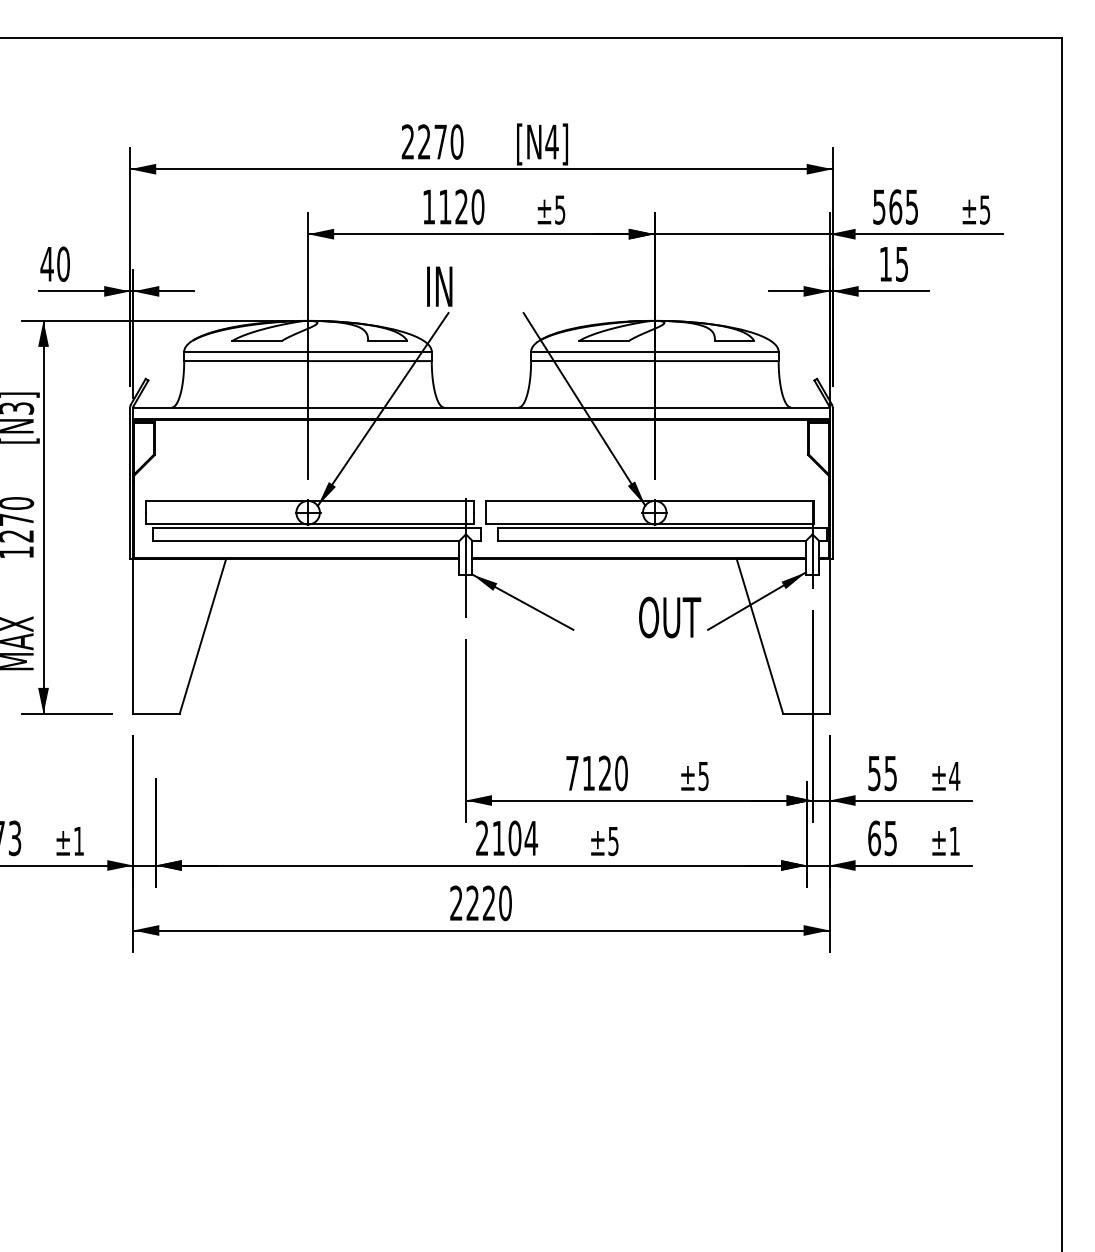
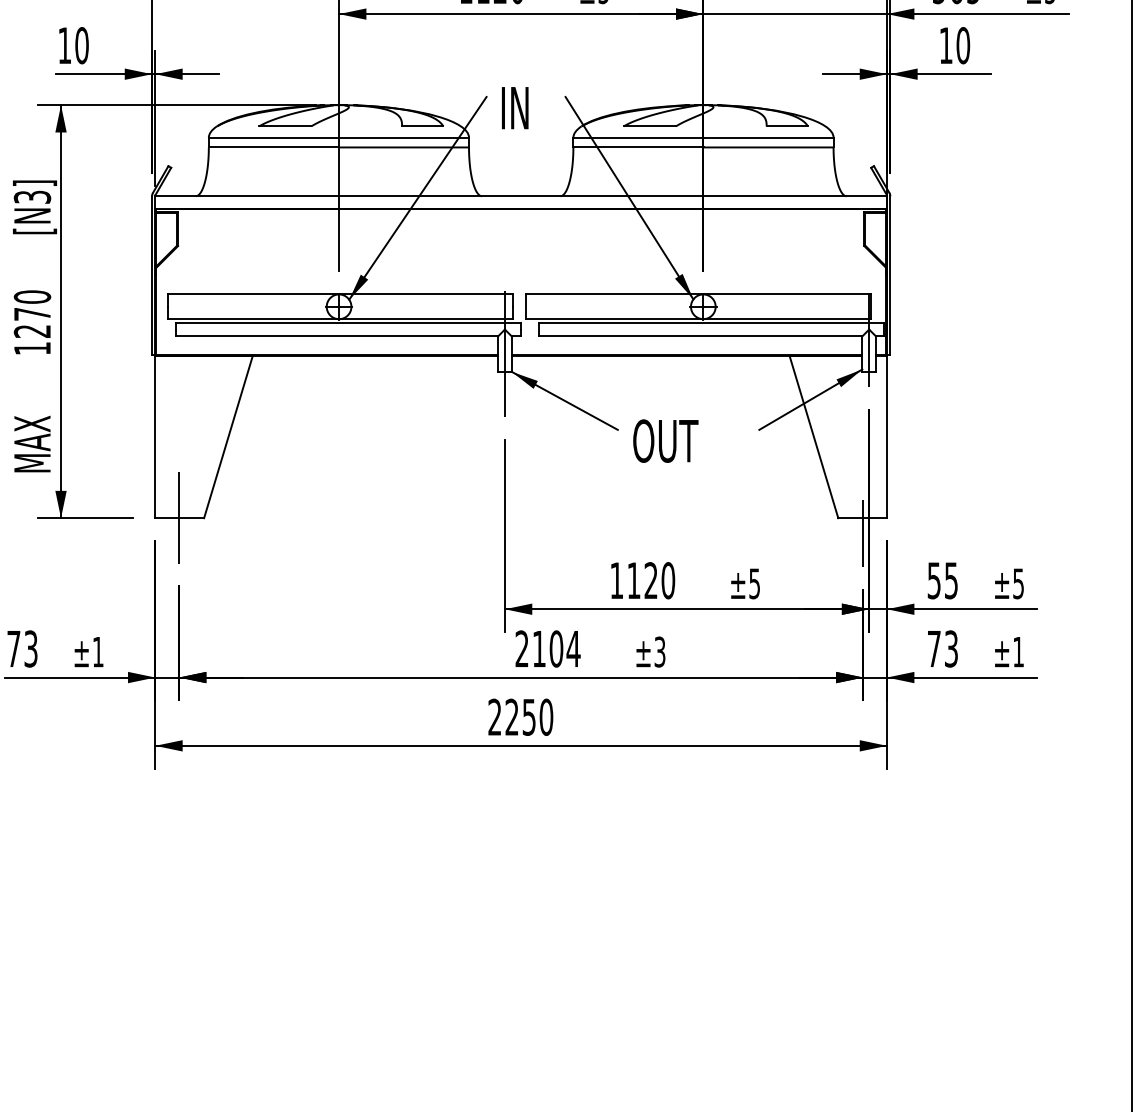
text: (901, 263) -> (962, 44), 15 -> 10
text: (46, 264) -> (64, 45), 40 -> 10
text: (439, 286) -> (514, 107), moved
text: (670, 617) -> (666, 441), moved
line: (155, 713) -> (178, 517), added
line: (807, 728) -> (863, 533), added
text: (572, 773) -> (616, 580), 7120 -> 1120
text: (954, 776) -> (1018, 583), ±4 -> ±5
text: (882, 838) -> (942, 649), 65 -> 73
text: (613, 840) -> (659, 651), ±5 -> ±3
text: (489, 903) -> (529, 717), 2220 -> 2250

